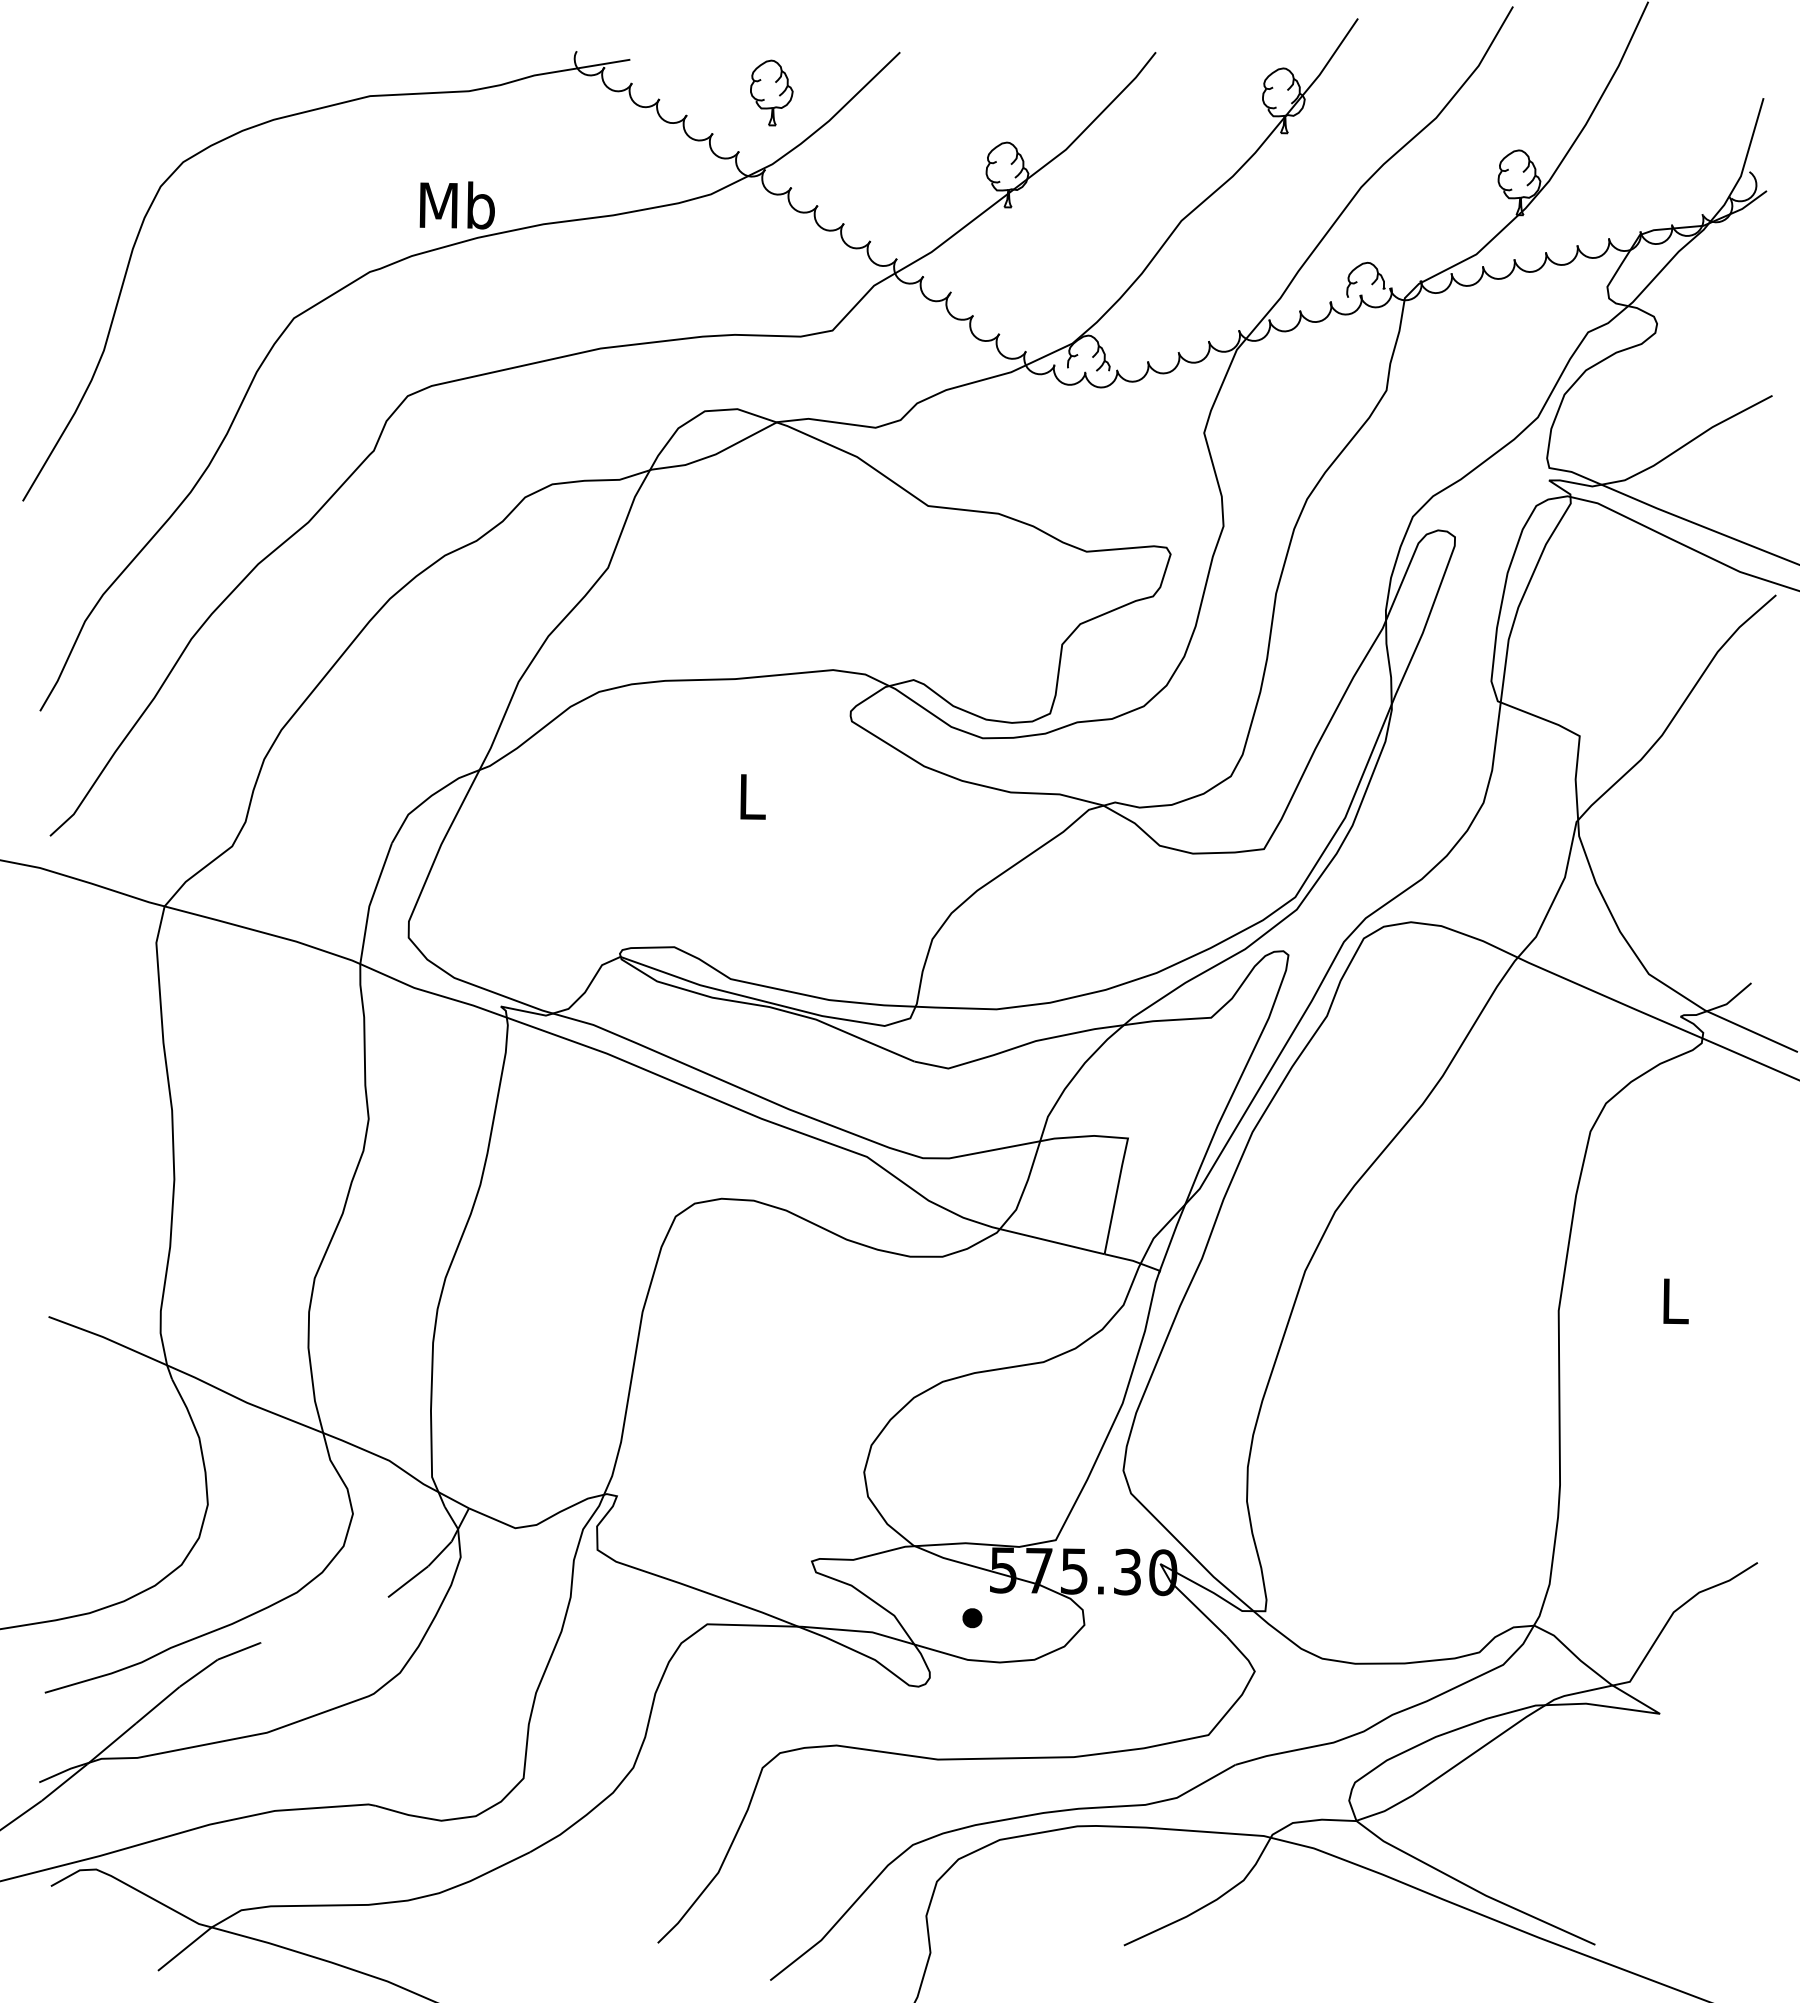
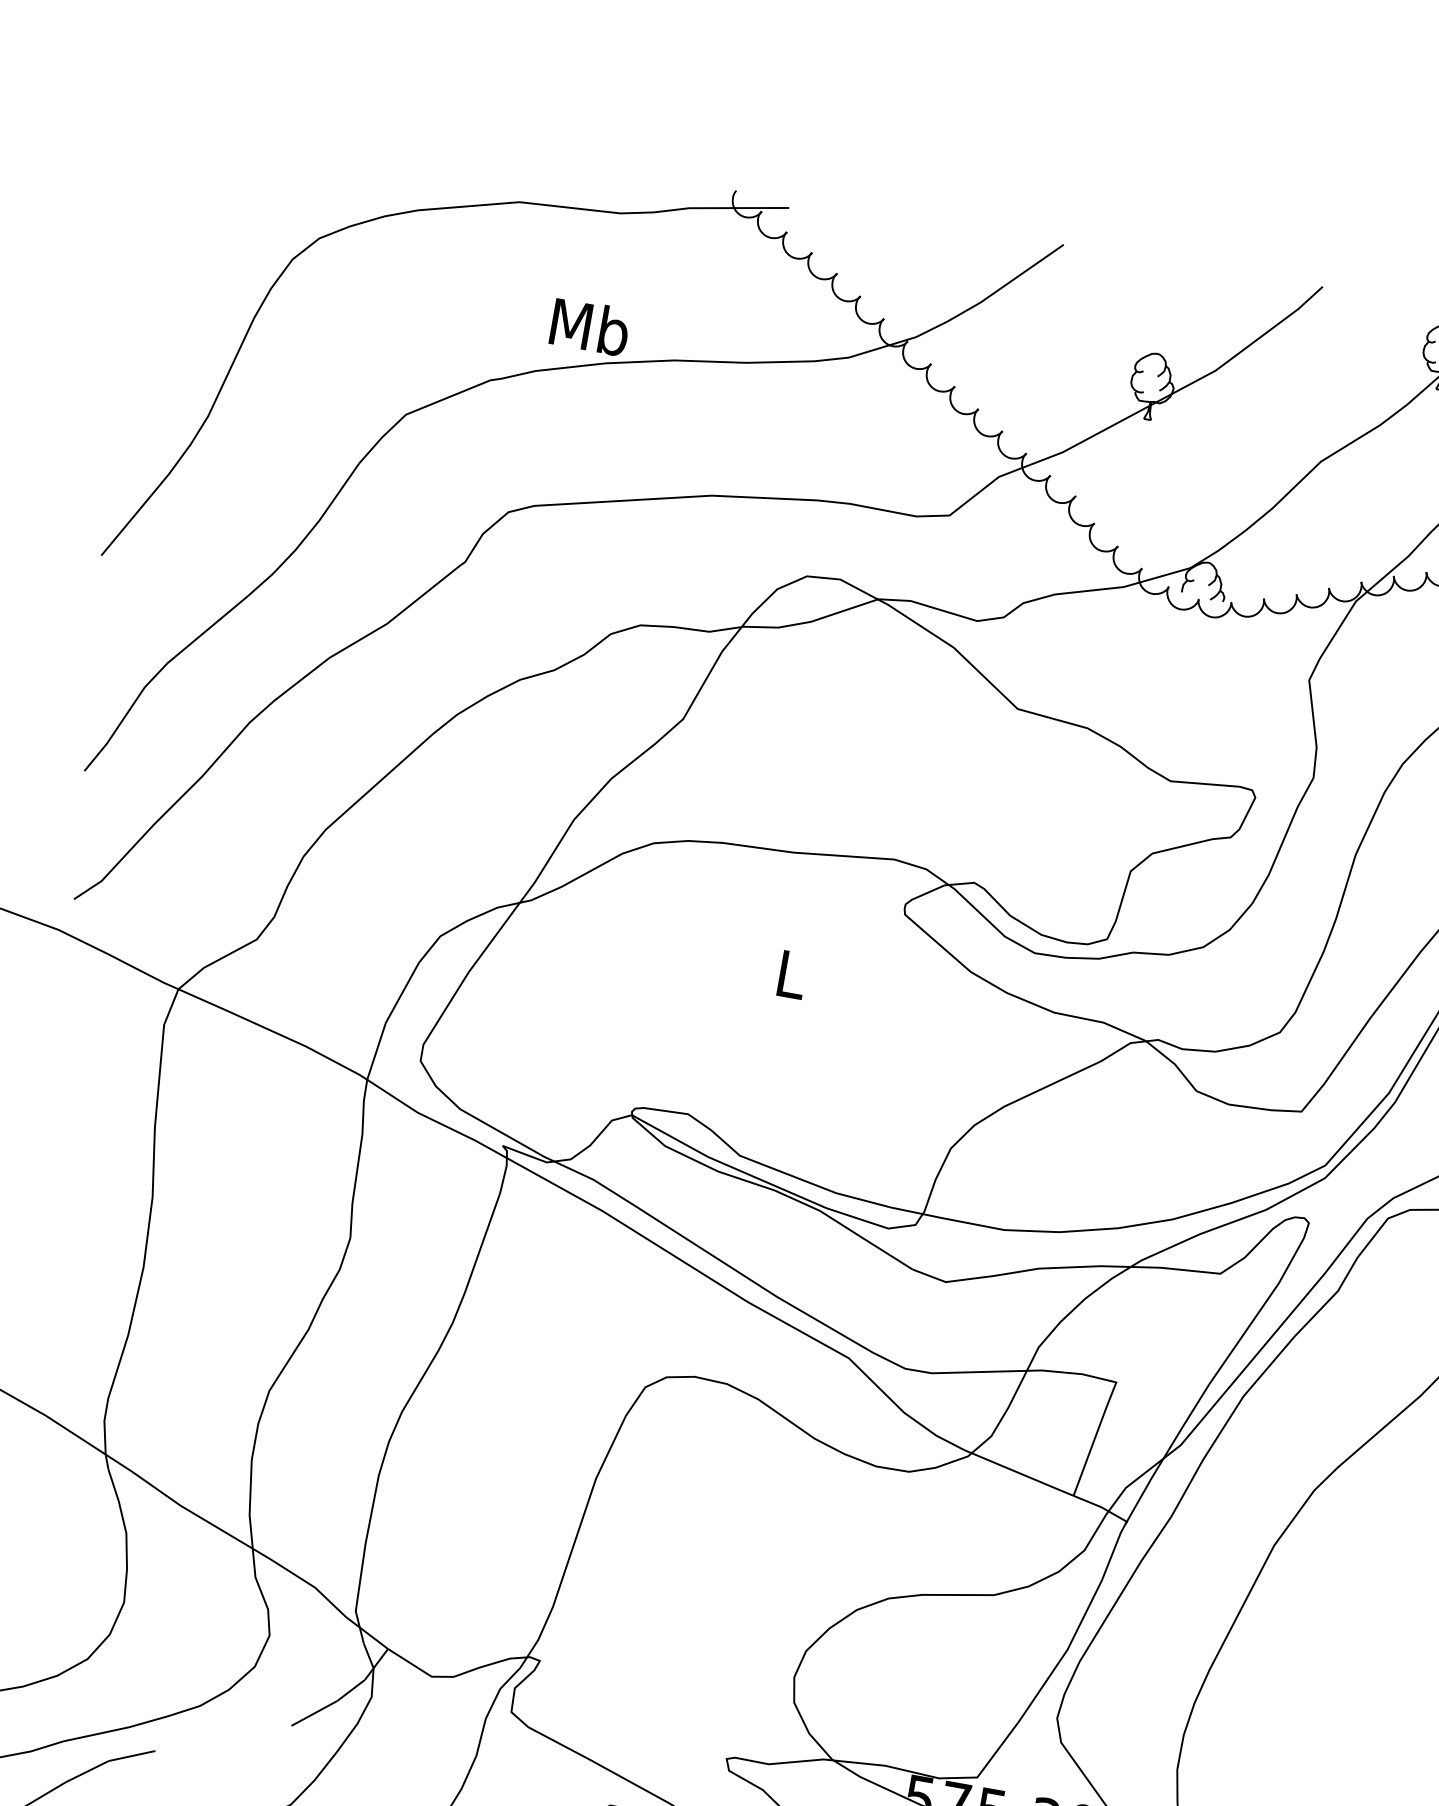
part: (771, 92) -> (926, 264), removed

